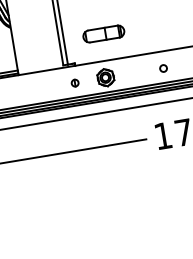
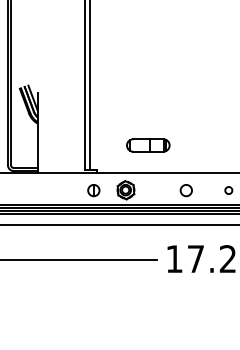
part: (104, 34) -> (148, 145), moved
circle: (162, 68) -> (185, 190), size x1.6
part: (74, 83) -> (93, 190), size x1.6

